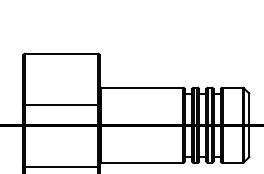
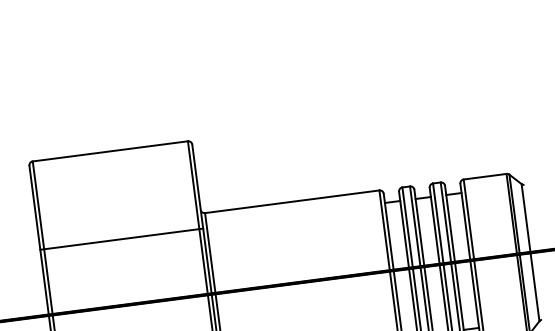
line: (61, 104) -> (121, 238), moved

